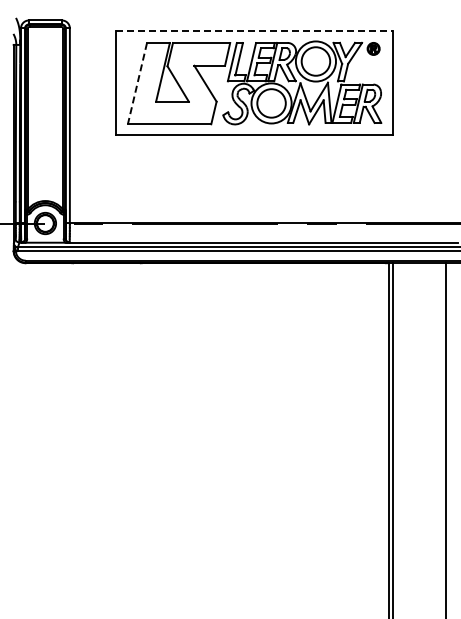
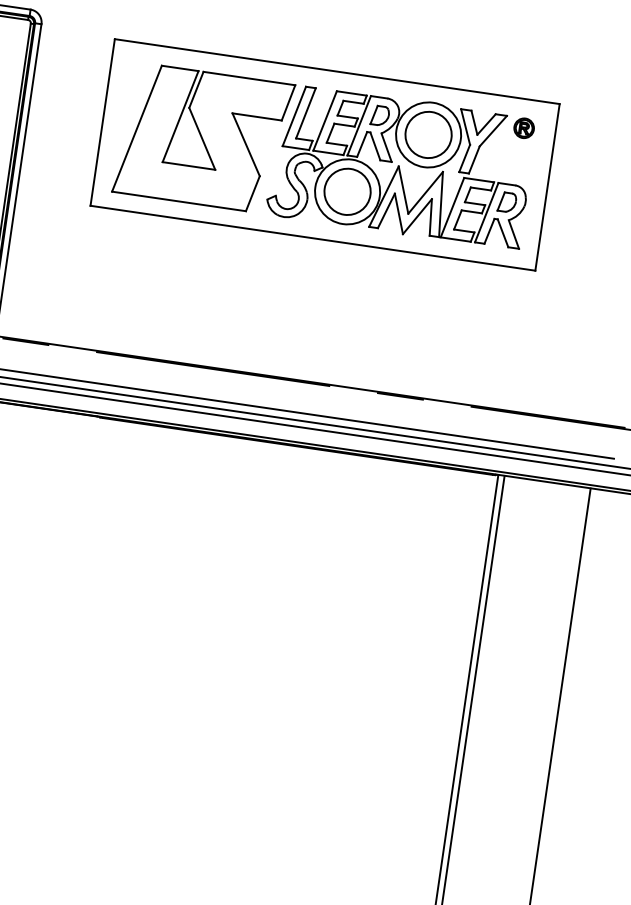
line: (254, 30) -> (337, 70), dashed -> solid
line: (137, 83) -> (137, 128), dashed -> solid

